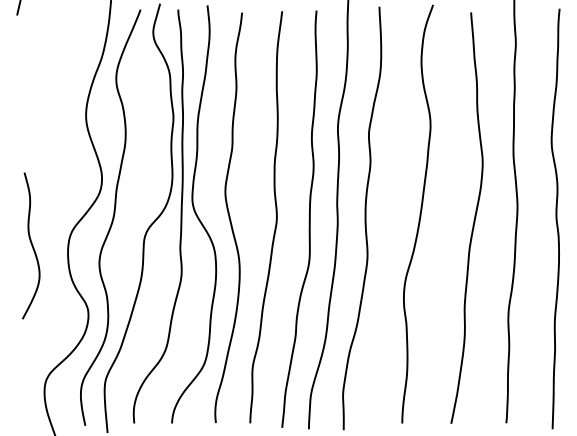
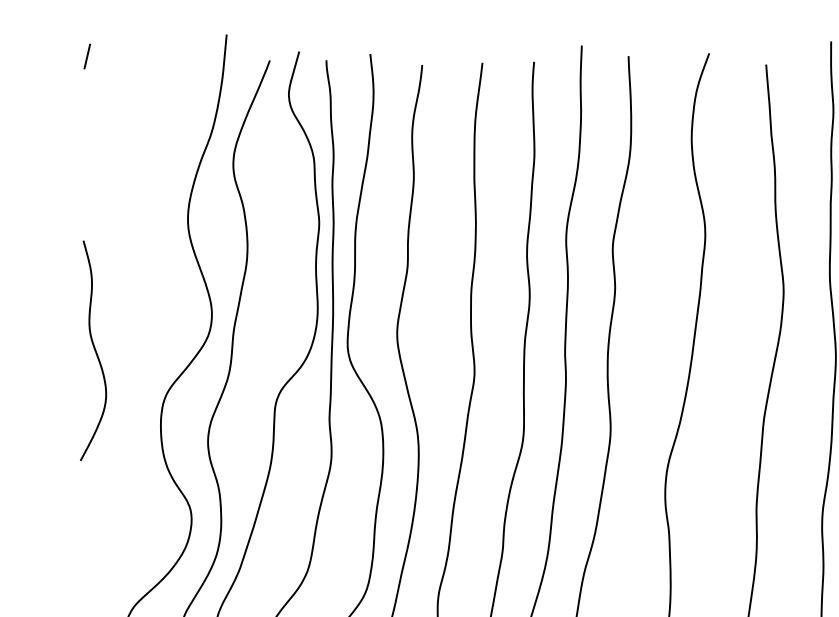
curve: (31, 245) -> (93, 350), moved

